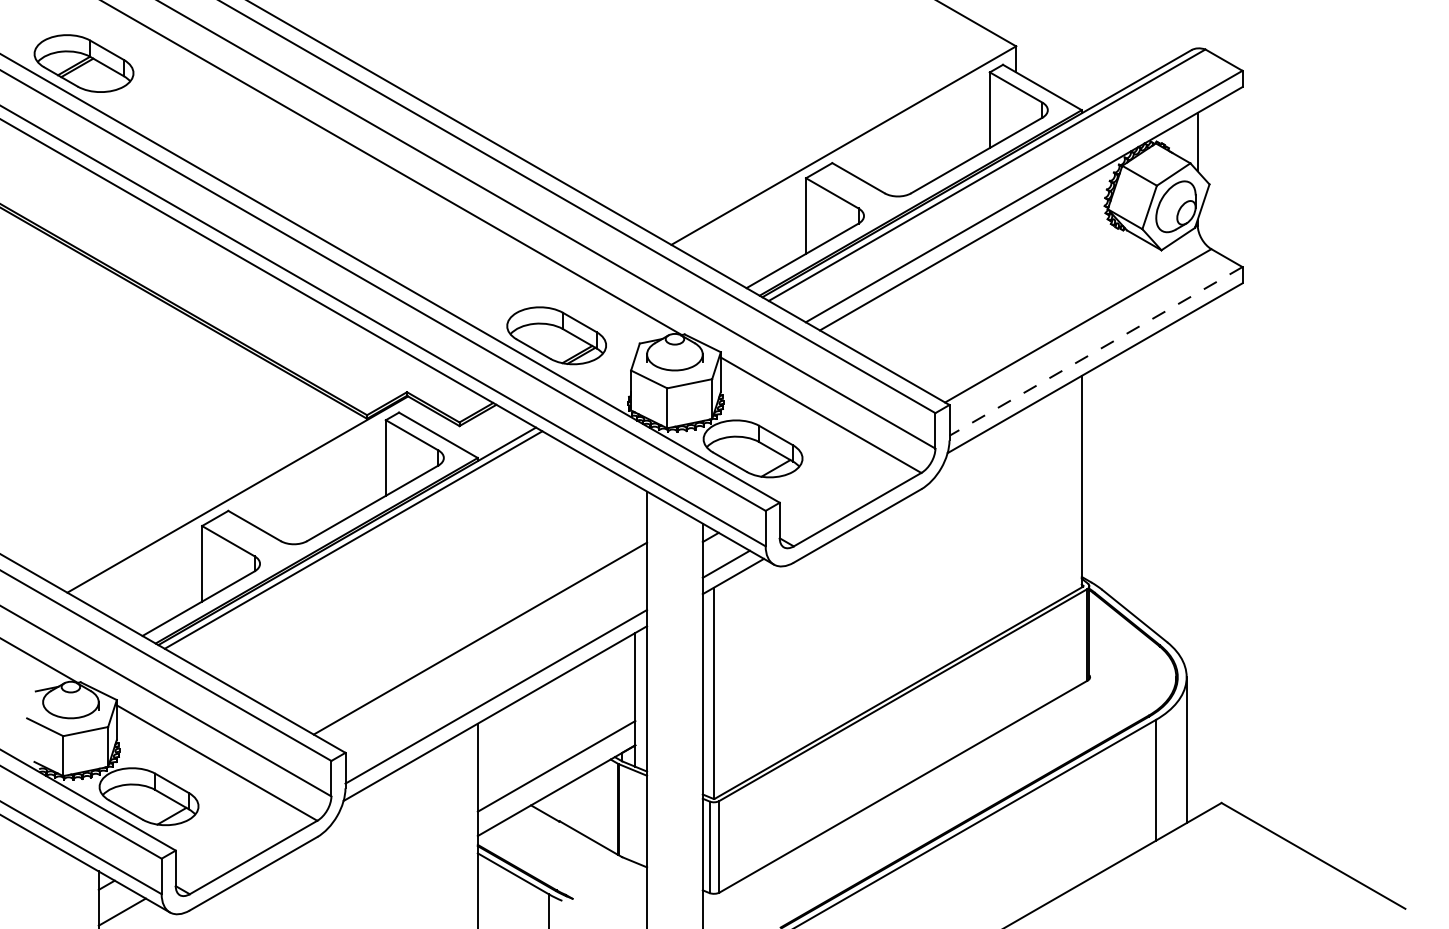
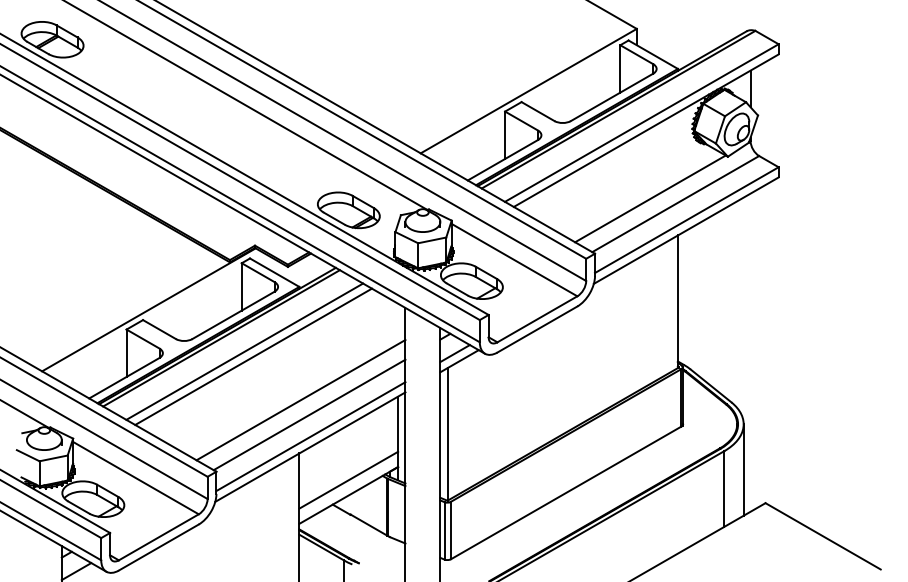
line: (1038, 316) -> (650, 198), added
line: (1095, 352) -> (686, 220), dashed -> solid
line: (390, 561) -> (244, 351), added
line: (404, 569) -> (253, 356), added
line: (493, 661) -> (309, 414), added

